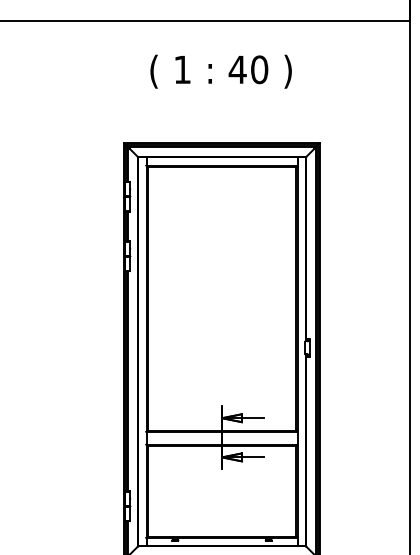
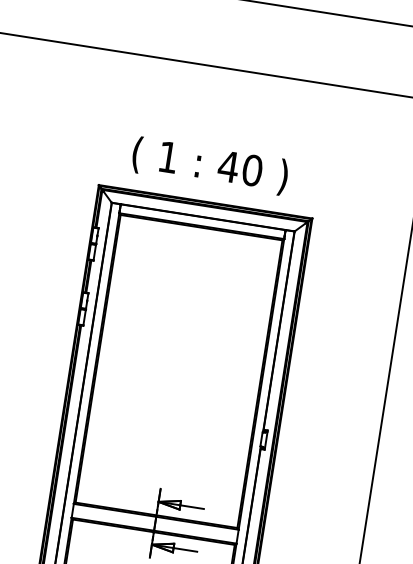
text: (220, 71) -> (209, 165), moved

